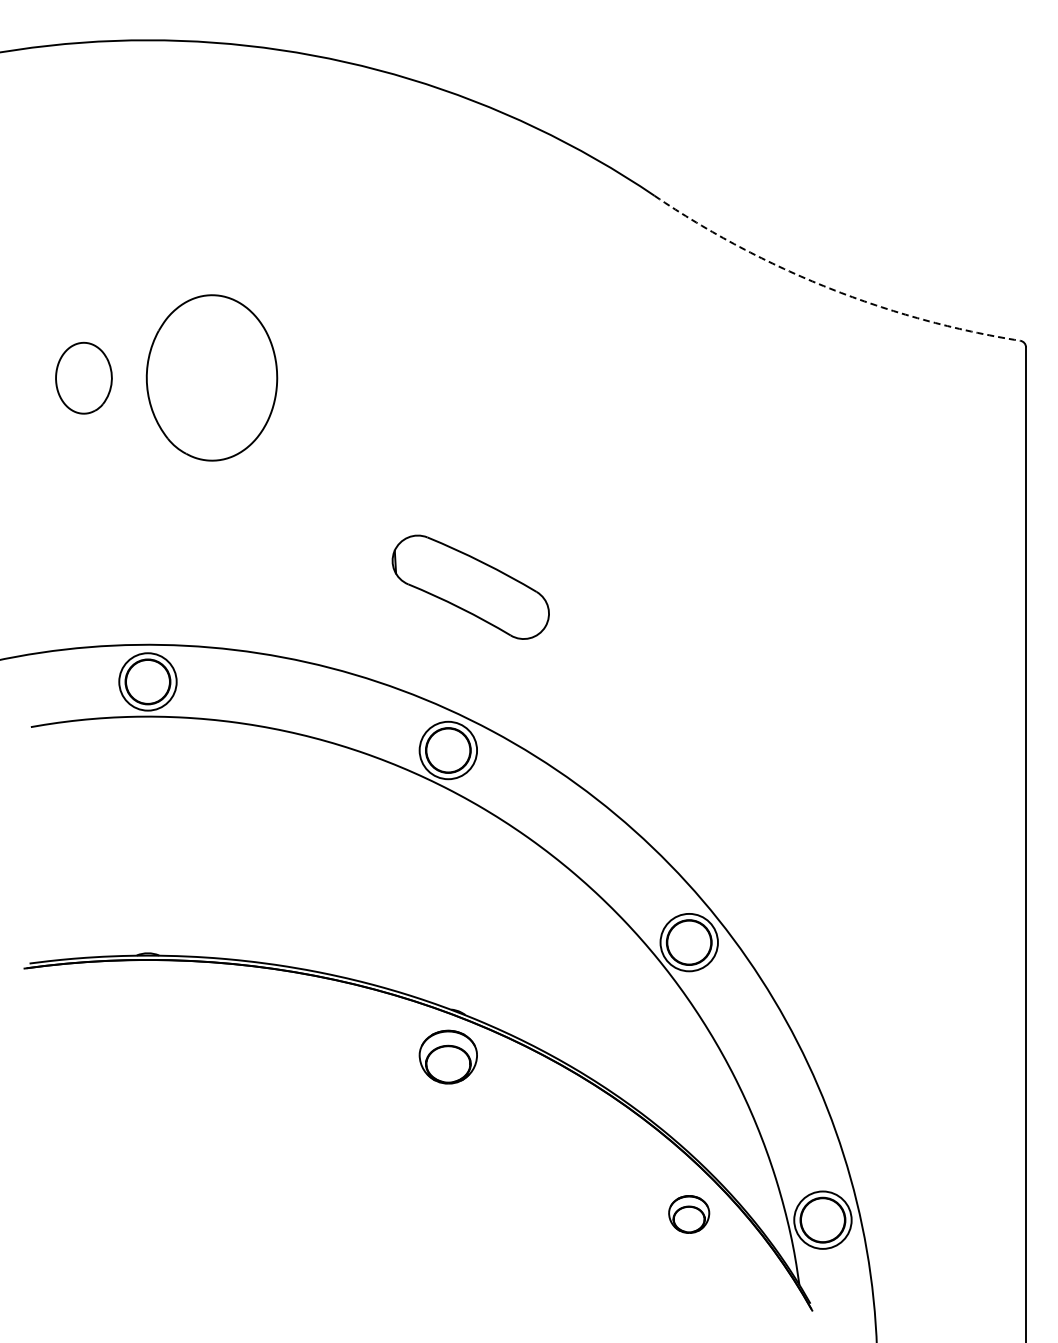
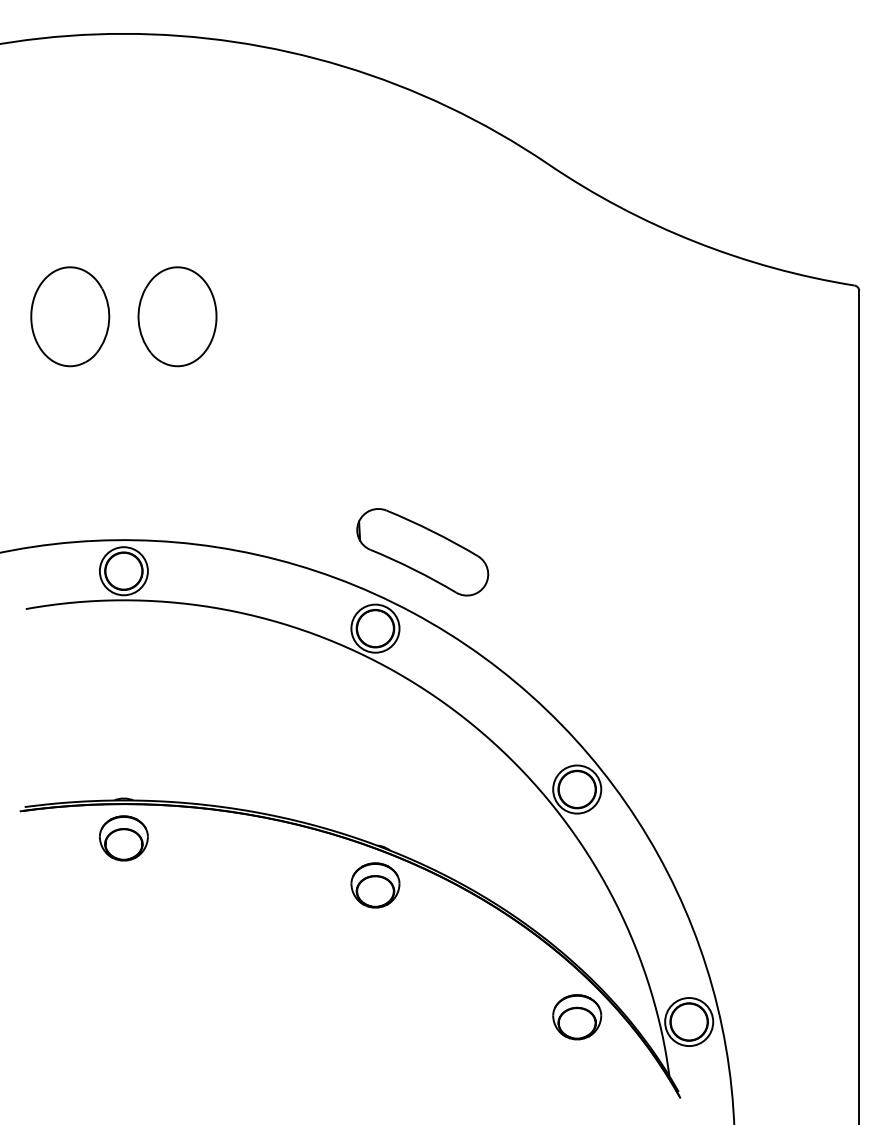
arc: (829, 288) -> (694, 241), dashed -> solid
part: (83, 378) -> (69, 317), size x1.67
part: (211, 378) -> (177, 317), size x0.71
part: (470, 586) -> (422, 551), moved
part: (147, 1000) -> (123, 838), added
part: (688, 1214) -> (576, 1017), size x1.43

